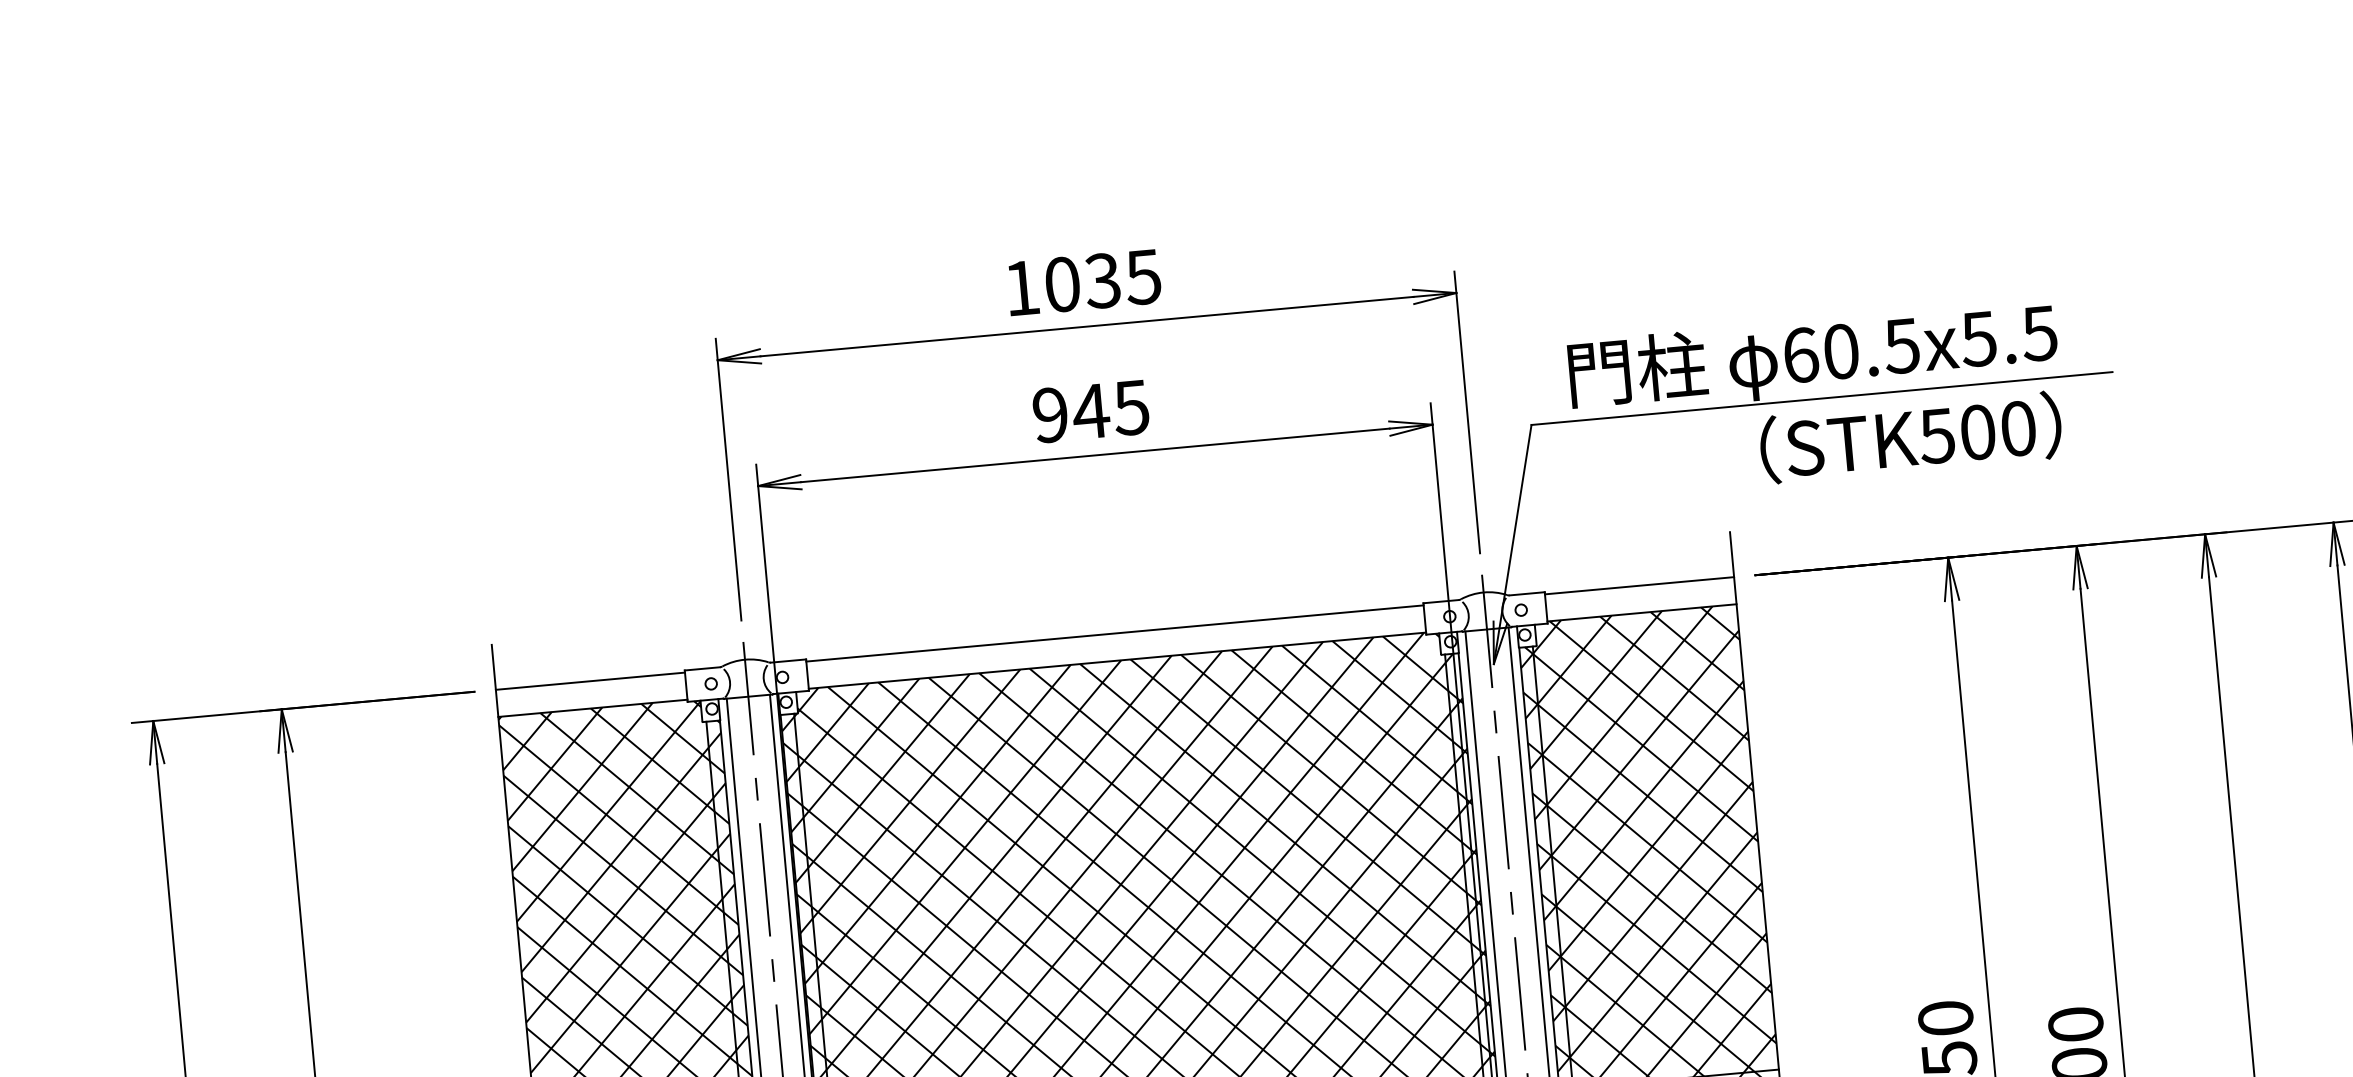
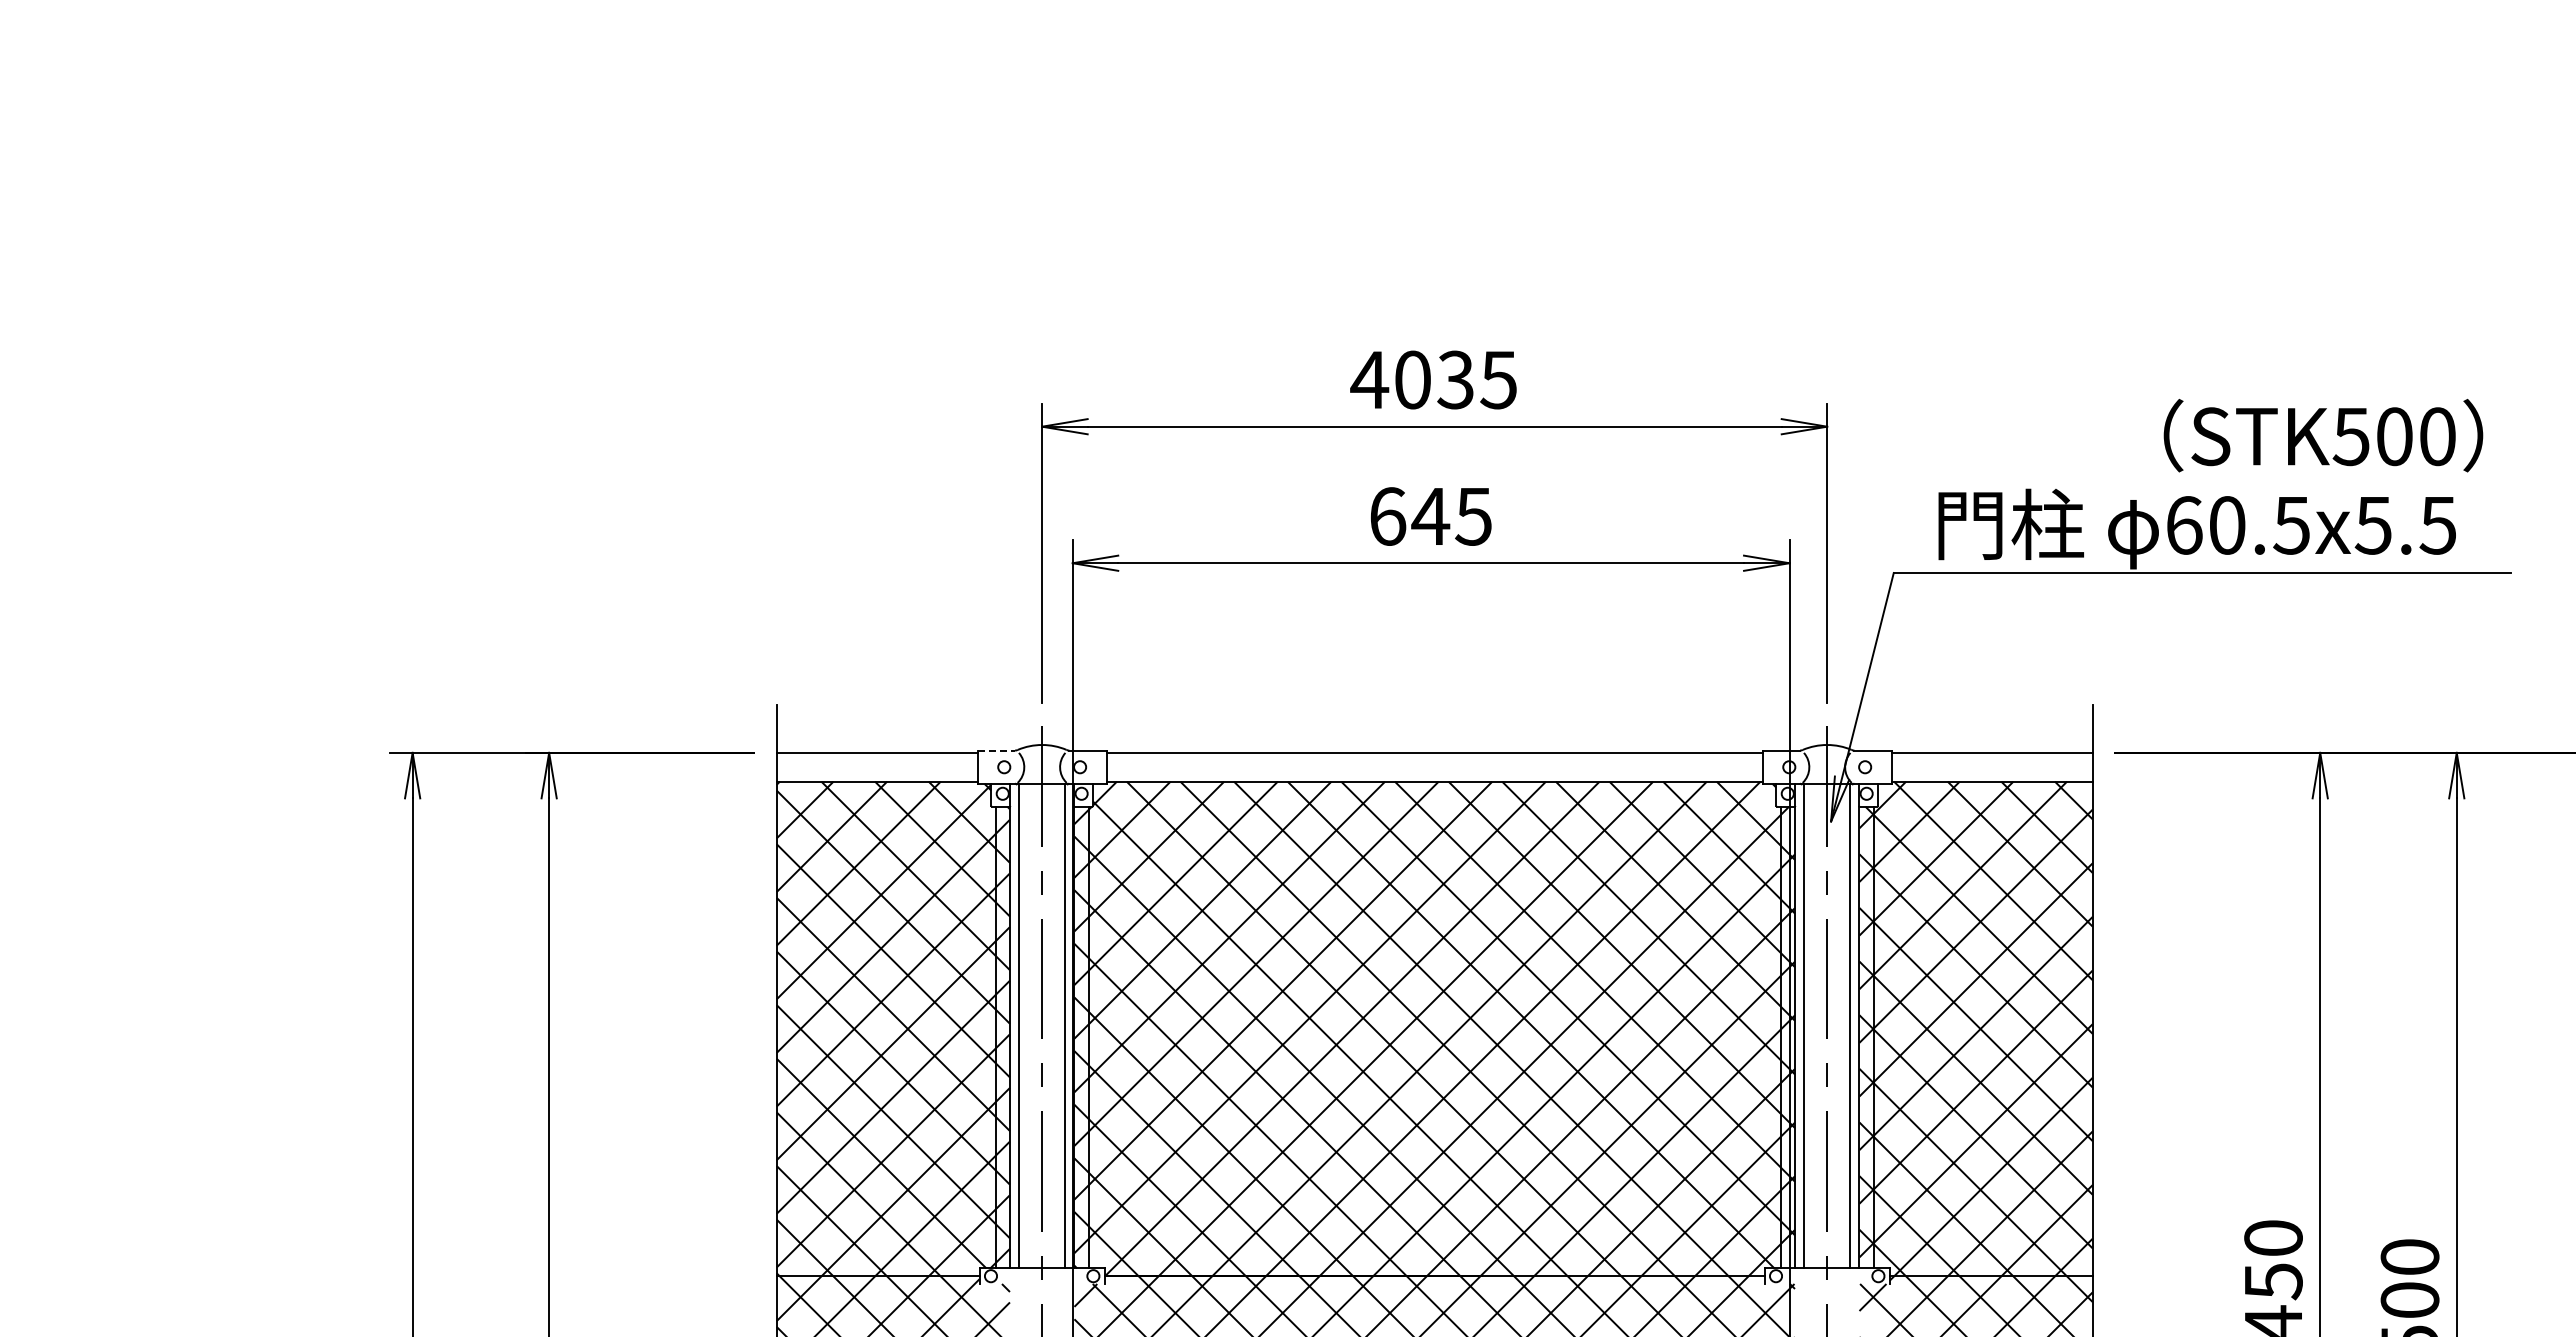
text: (1021, 287) -> (1369, 379), 1035 -> 4035
text: (1051, 415) -> (1388, 516), 945 -> 645
text: (1910, 437) -> (2323, 435), moved
line: (702, 668) -> (996, 750), solid -> dashed

